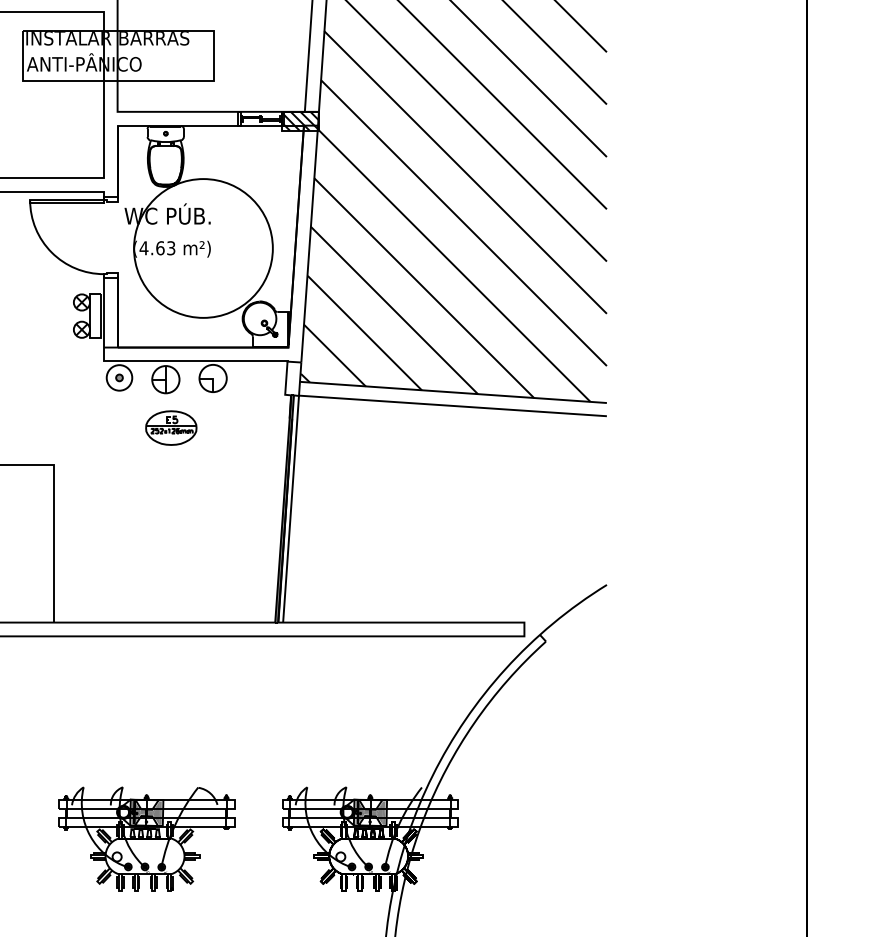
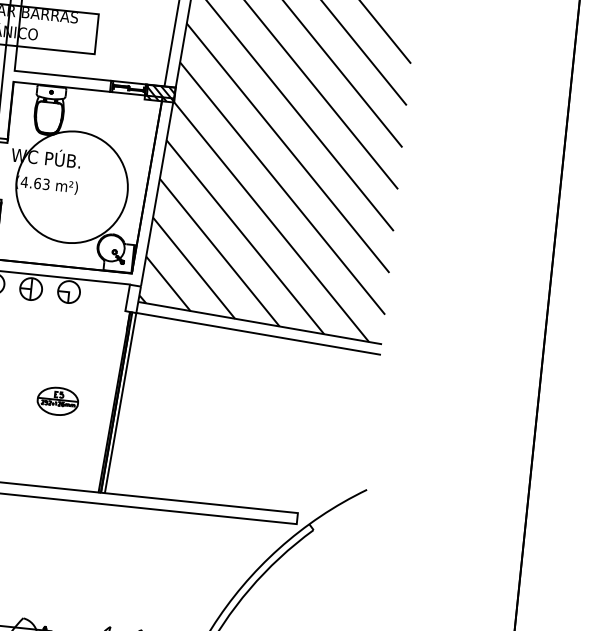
part: (171, 427) -> (58, 400), moved

